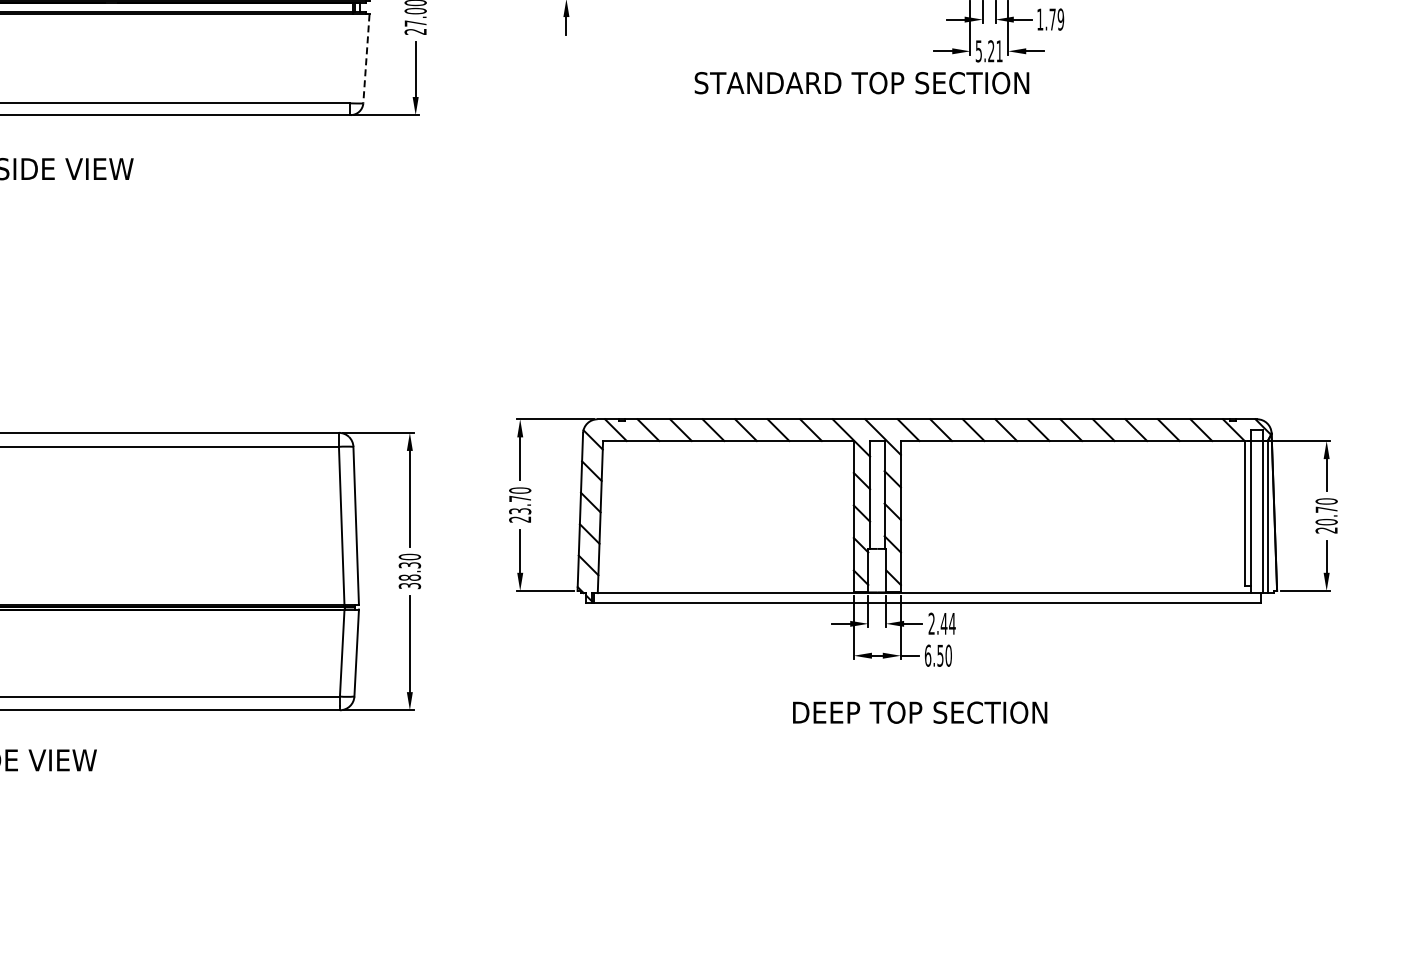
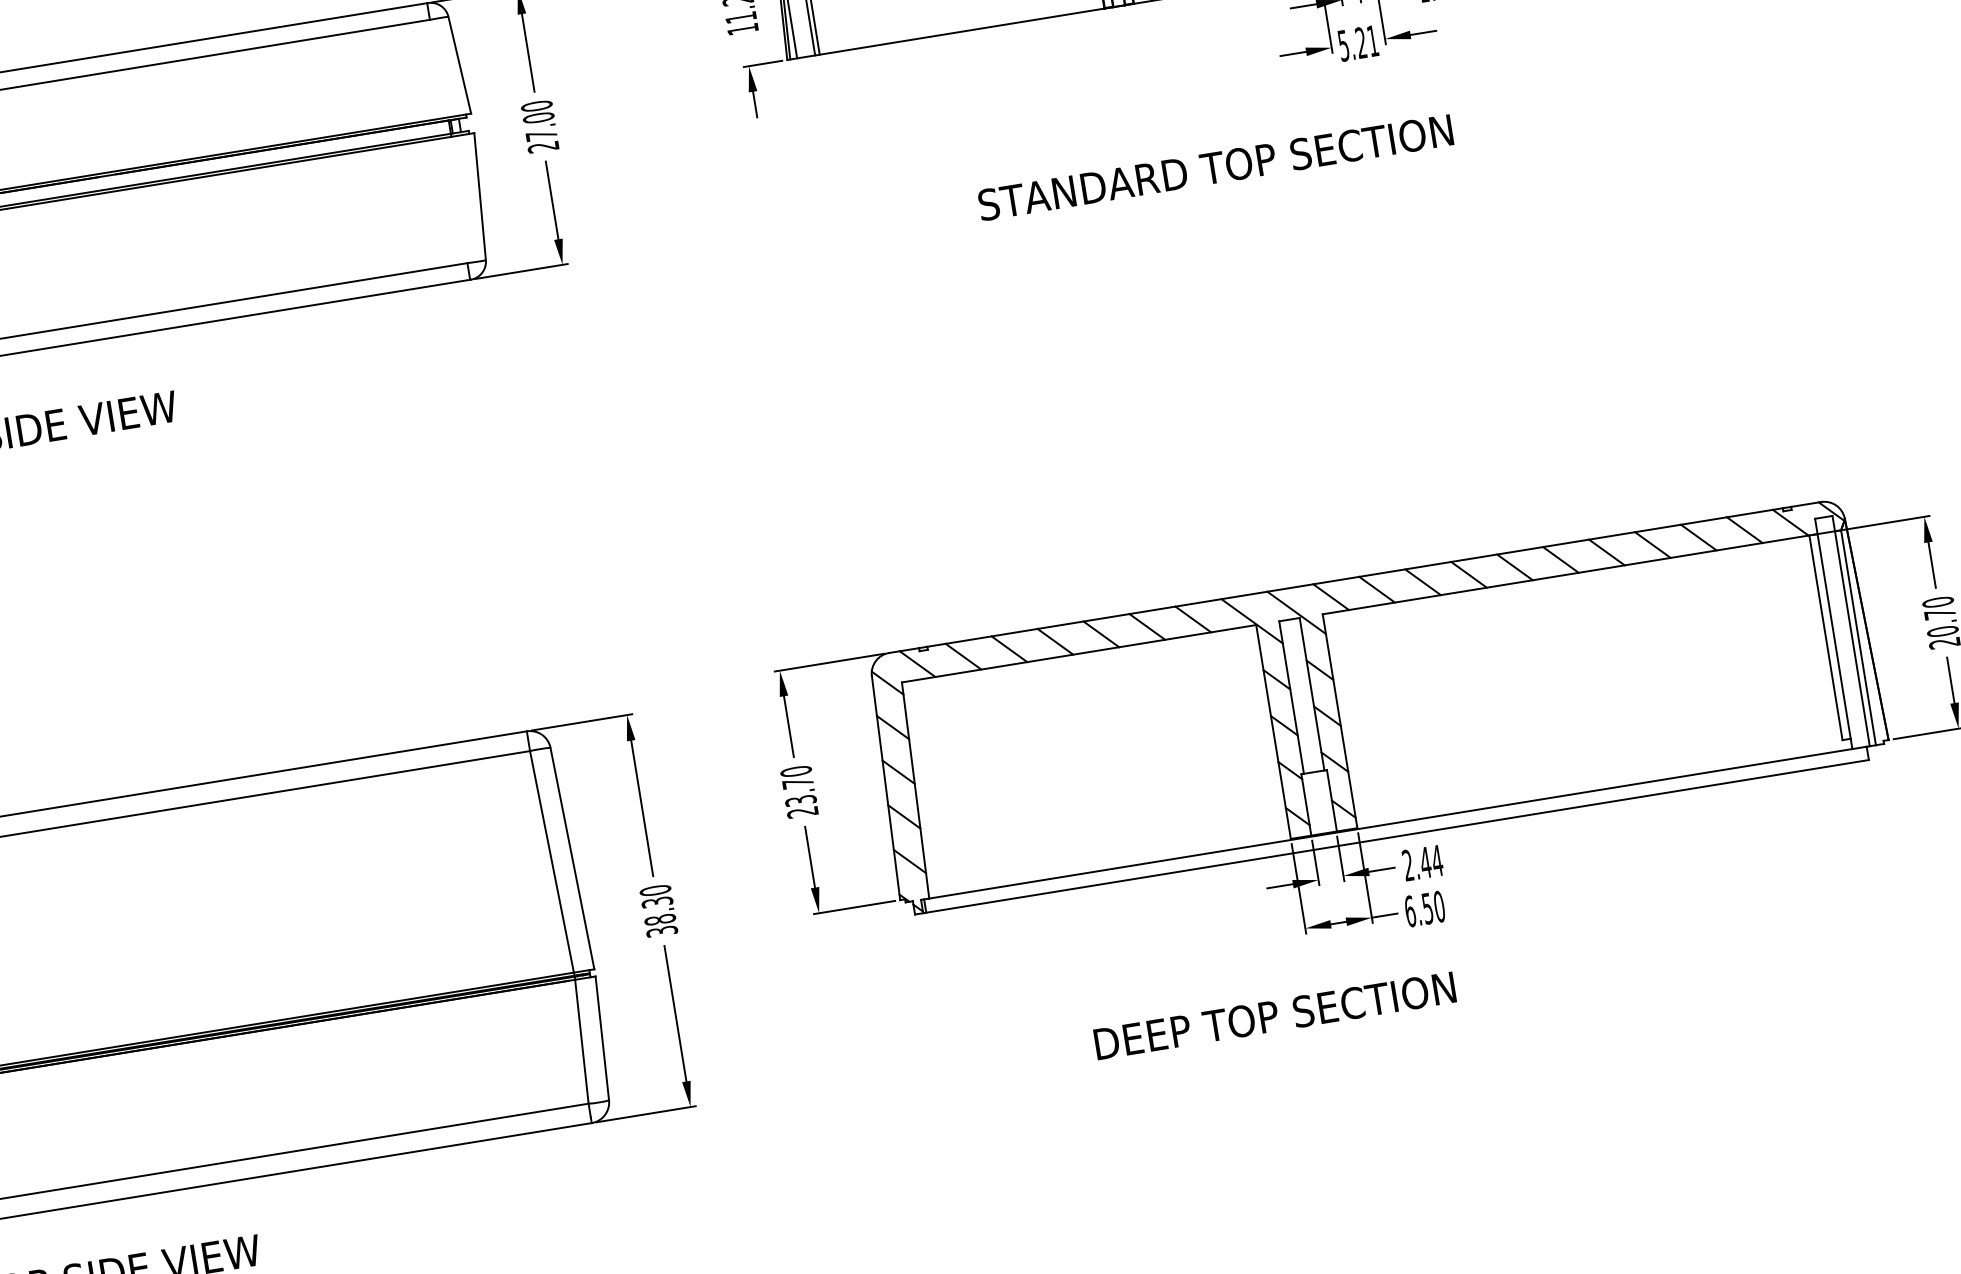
line: (366, 58) -> (480, 196), dashed -> solid
text: (861, 83) -> (1215, 168), moved
text: (920, 712) -> (1275, 1015), moved

